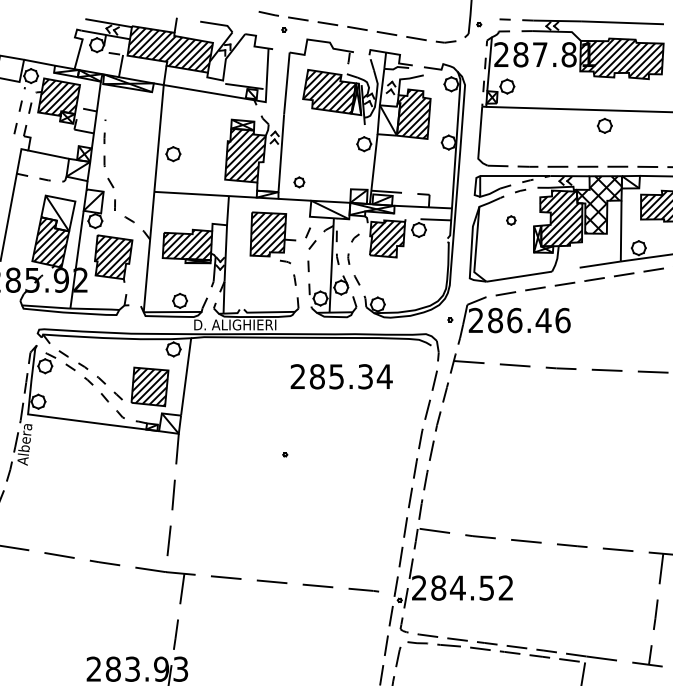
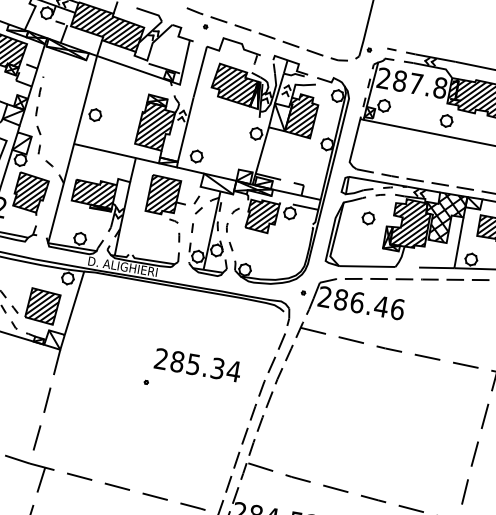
part: (604, 125) -> (446, 120), moved
part: (299, 182) -> (196, 156), size x1.43
part: (511, 220) -> (368, 218), size x1.67
text: (341, 376) -> (197, 365), moved

